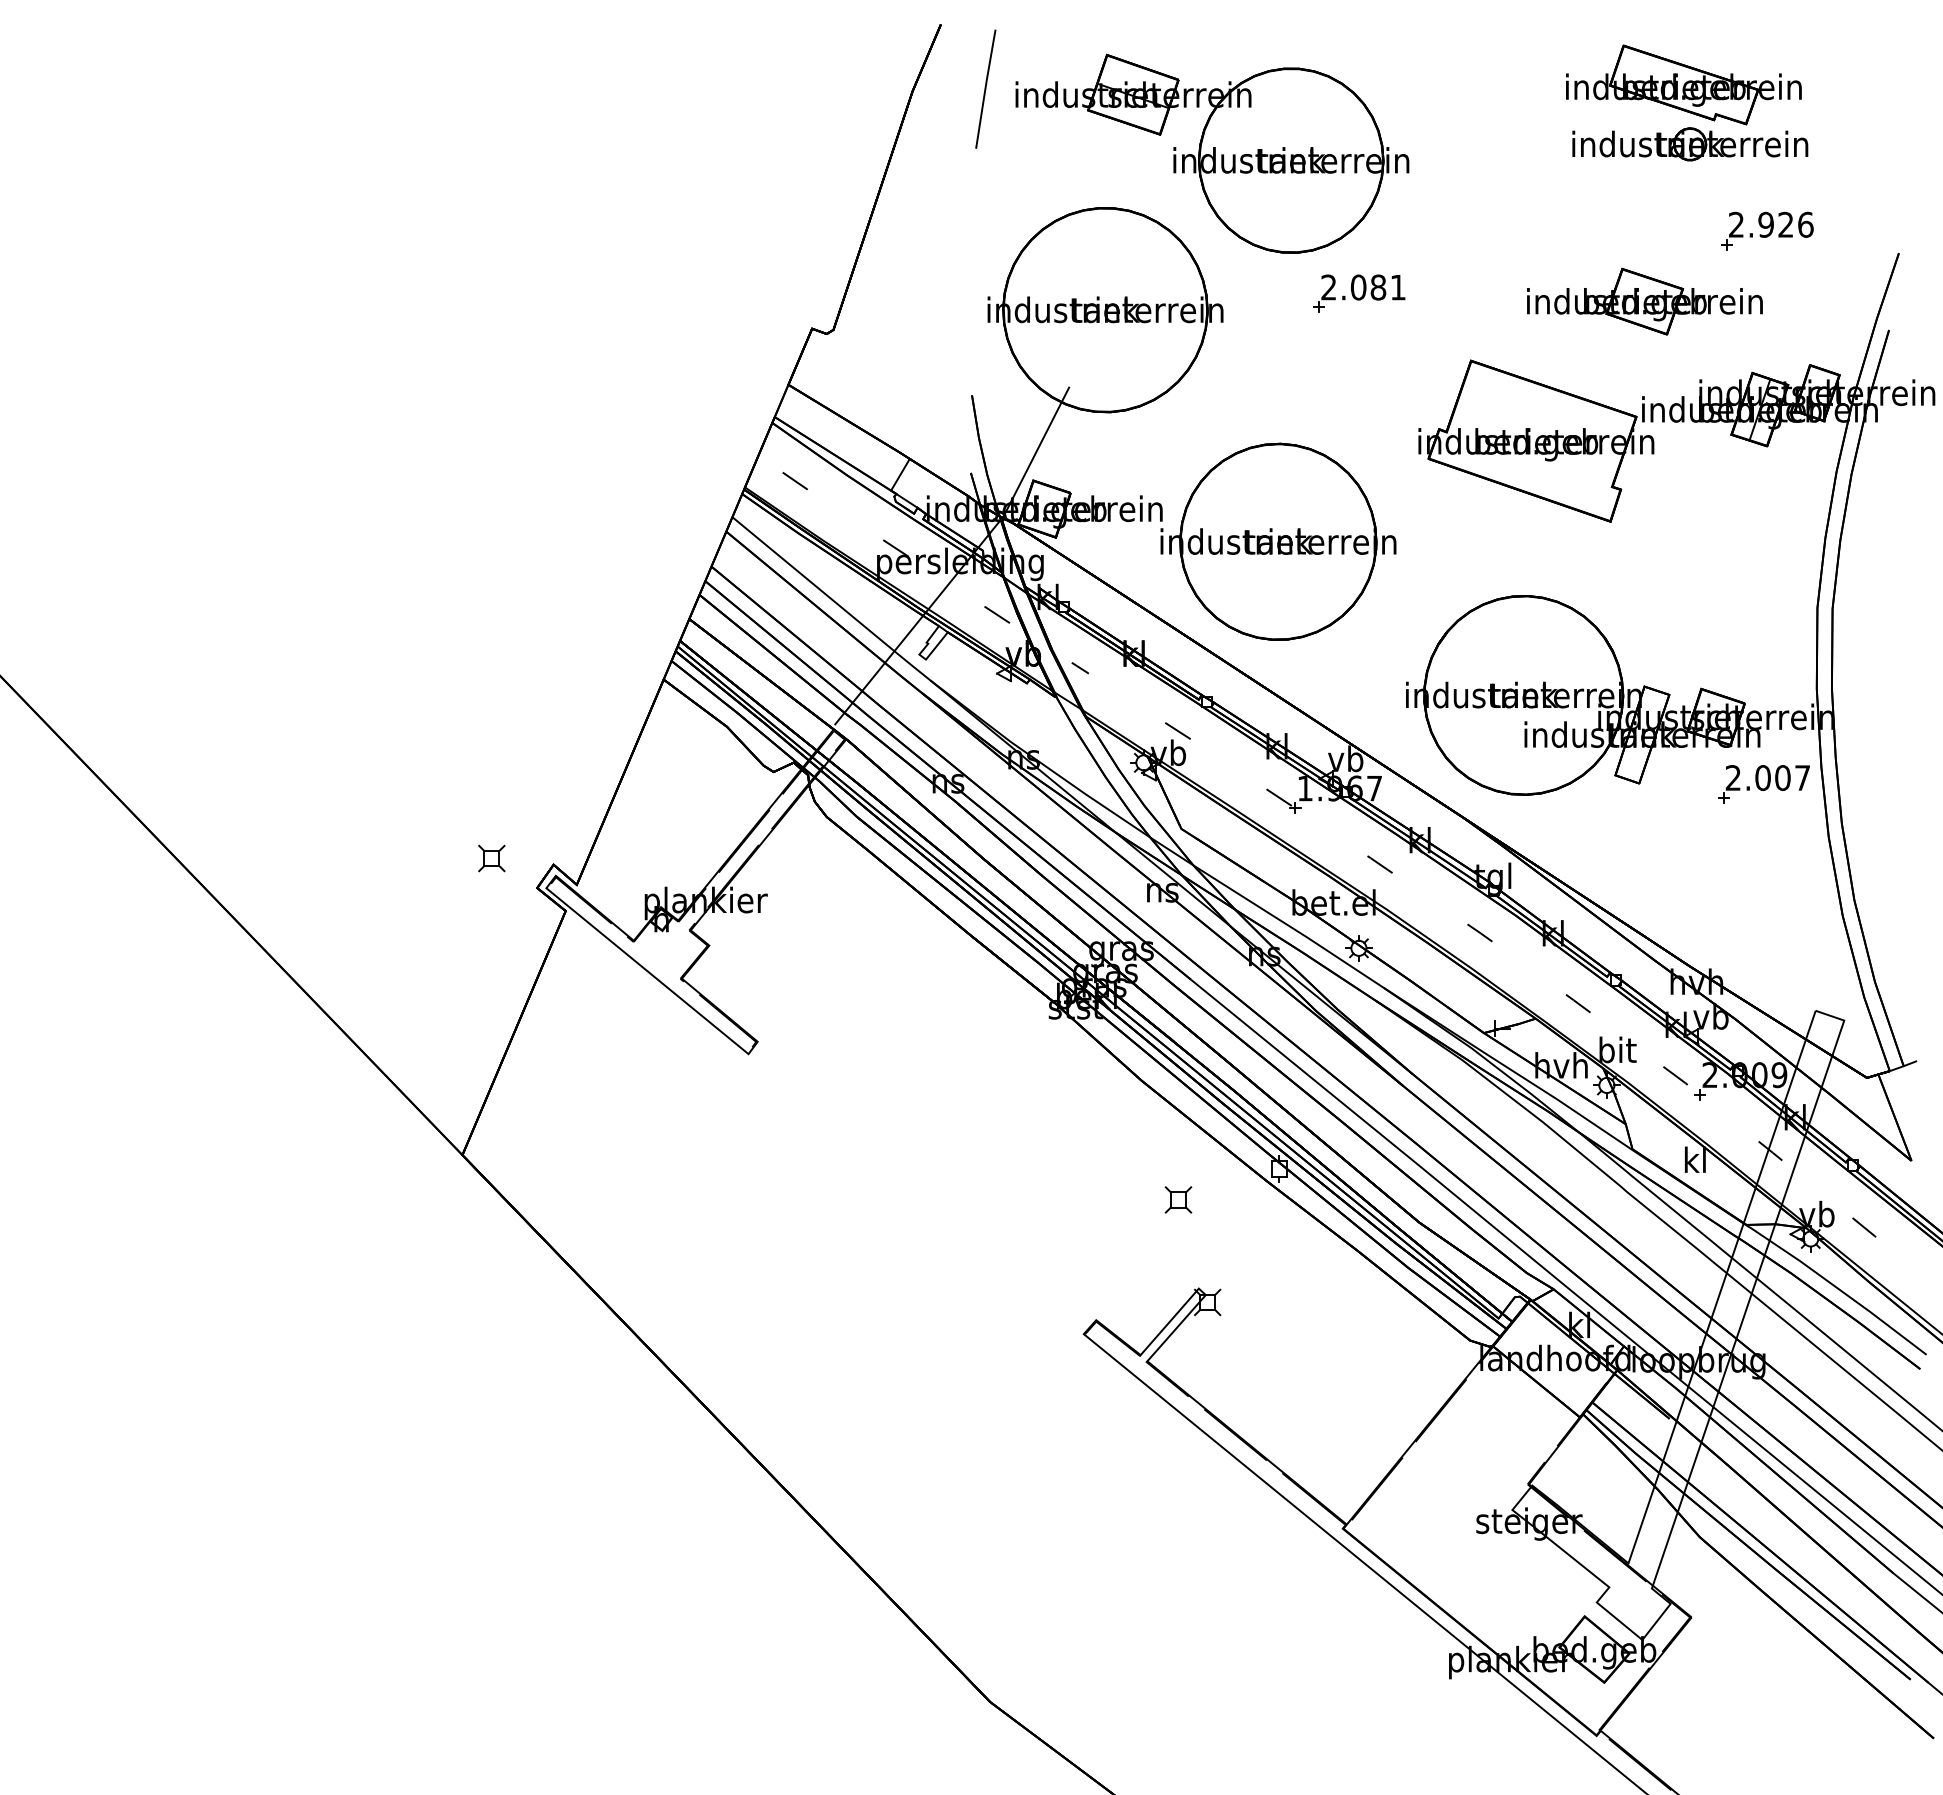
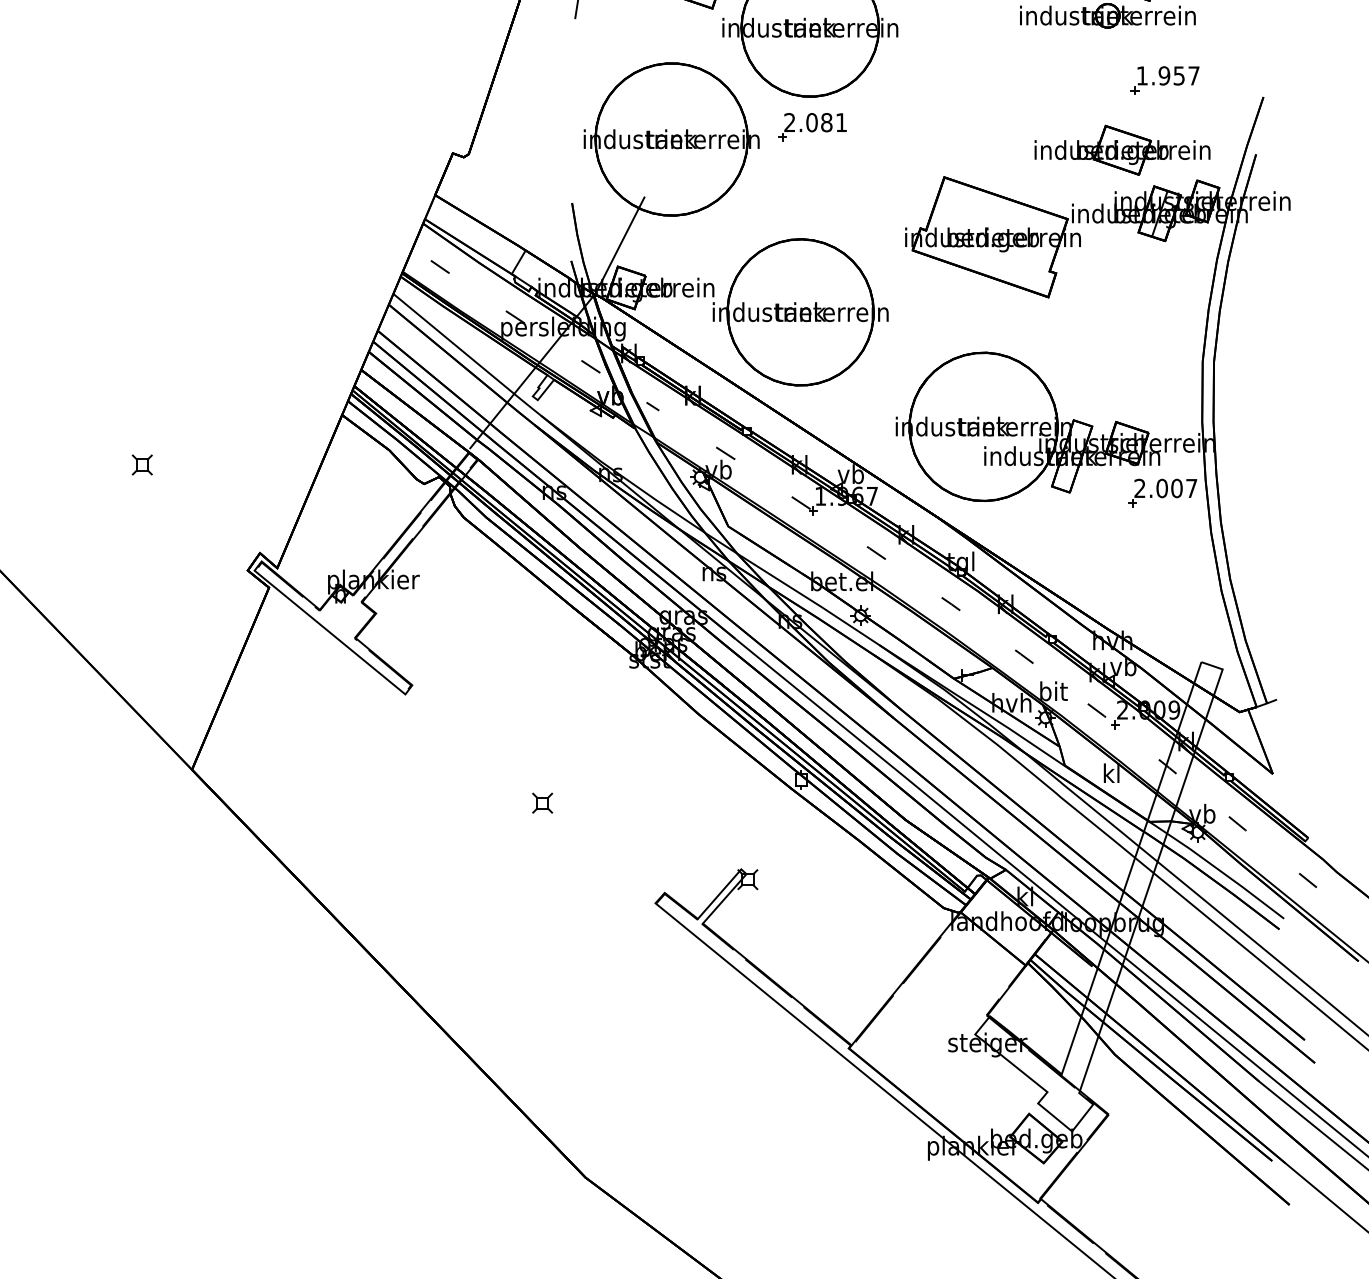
text: (1771, 224) -> (1168, 75), 2.926 -> 1.957
part: (1359, 293) -> (812, 127), moved
part: (1644, 301) -> (1122, 150), moved
part: (491, 858) -> (142, 464), moved
part: (1178, 1199) -> (542, 802), moved

